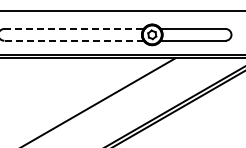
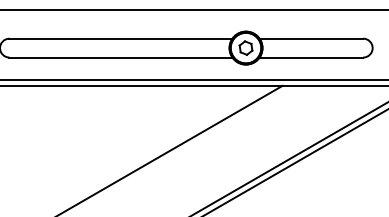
line: (74, 28) -> (121, 37), dashed -> solid
line: (74, 40) -> (121, 57), dashed -> solid

